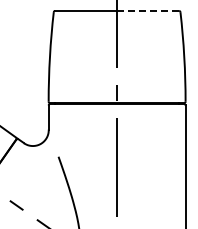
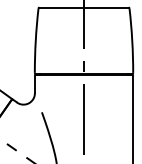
line: (148, 10) -> (106, 7), dashed -> solid

